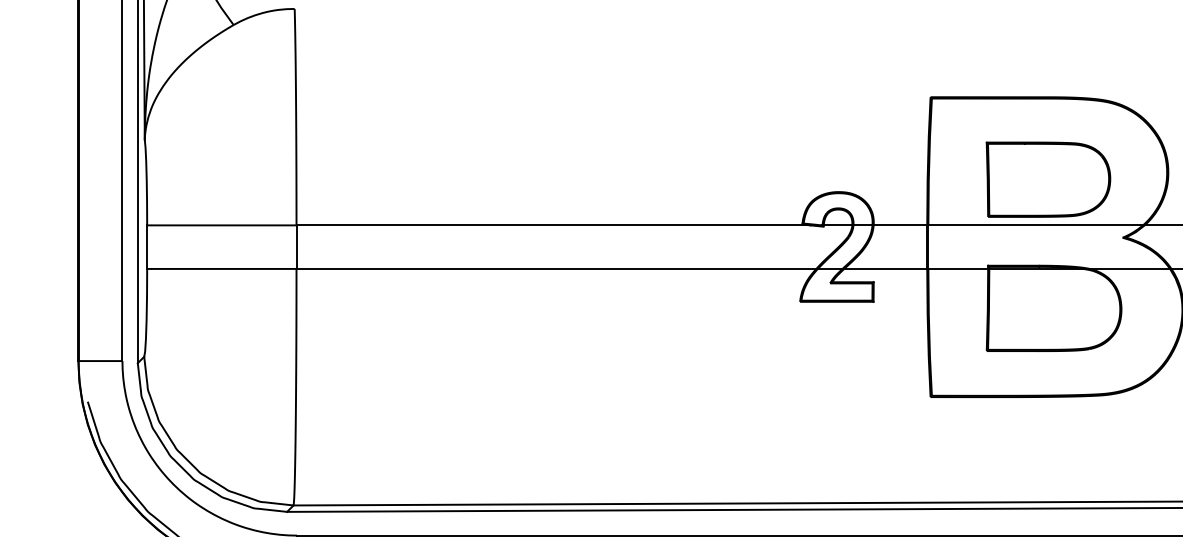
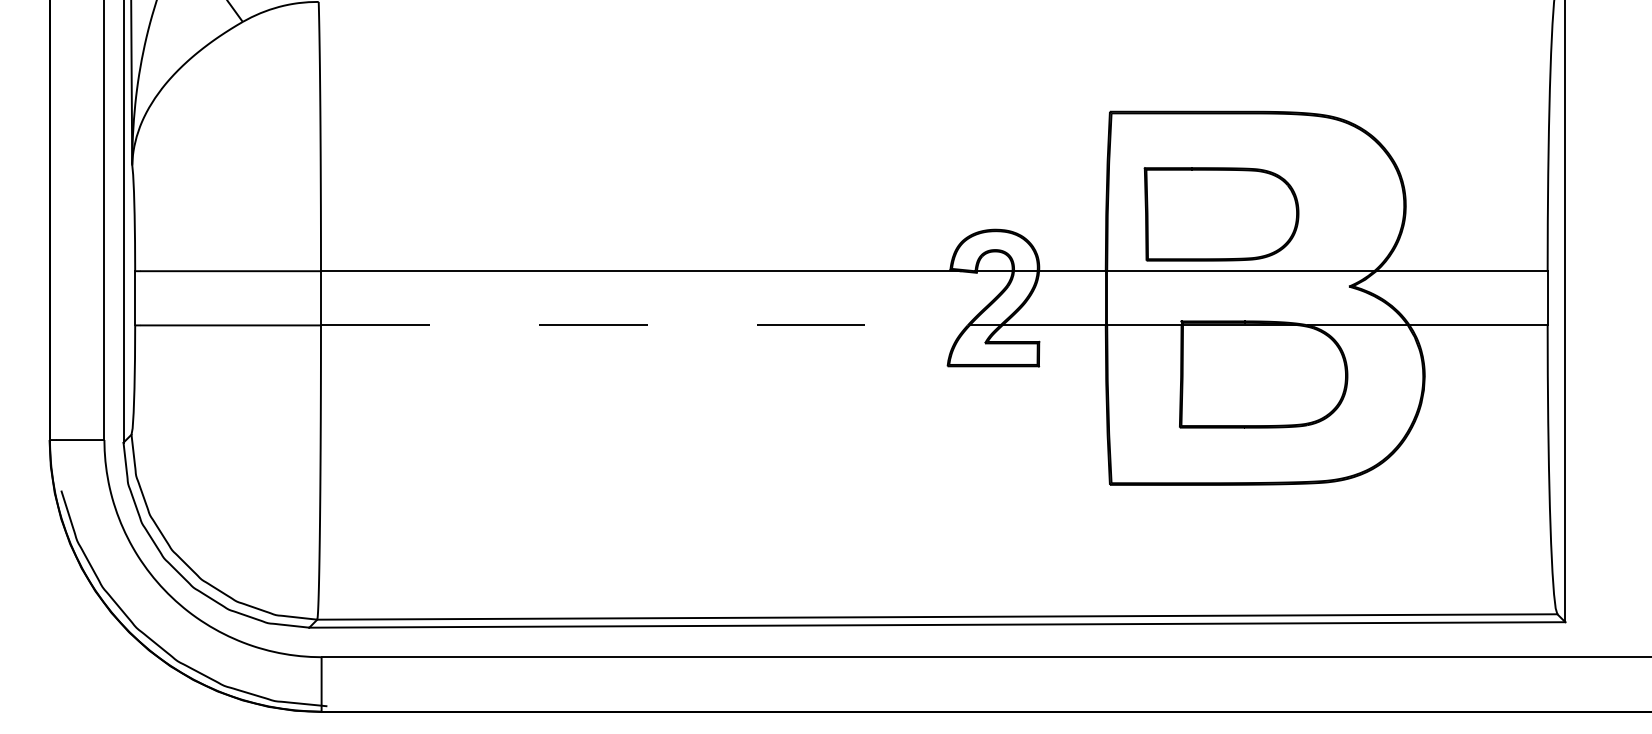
part: (1048, 179) -> (1221, 214), moved
line: (556, 269) -> (644, 325), solid -> dashed

